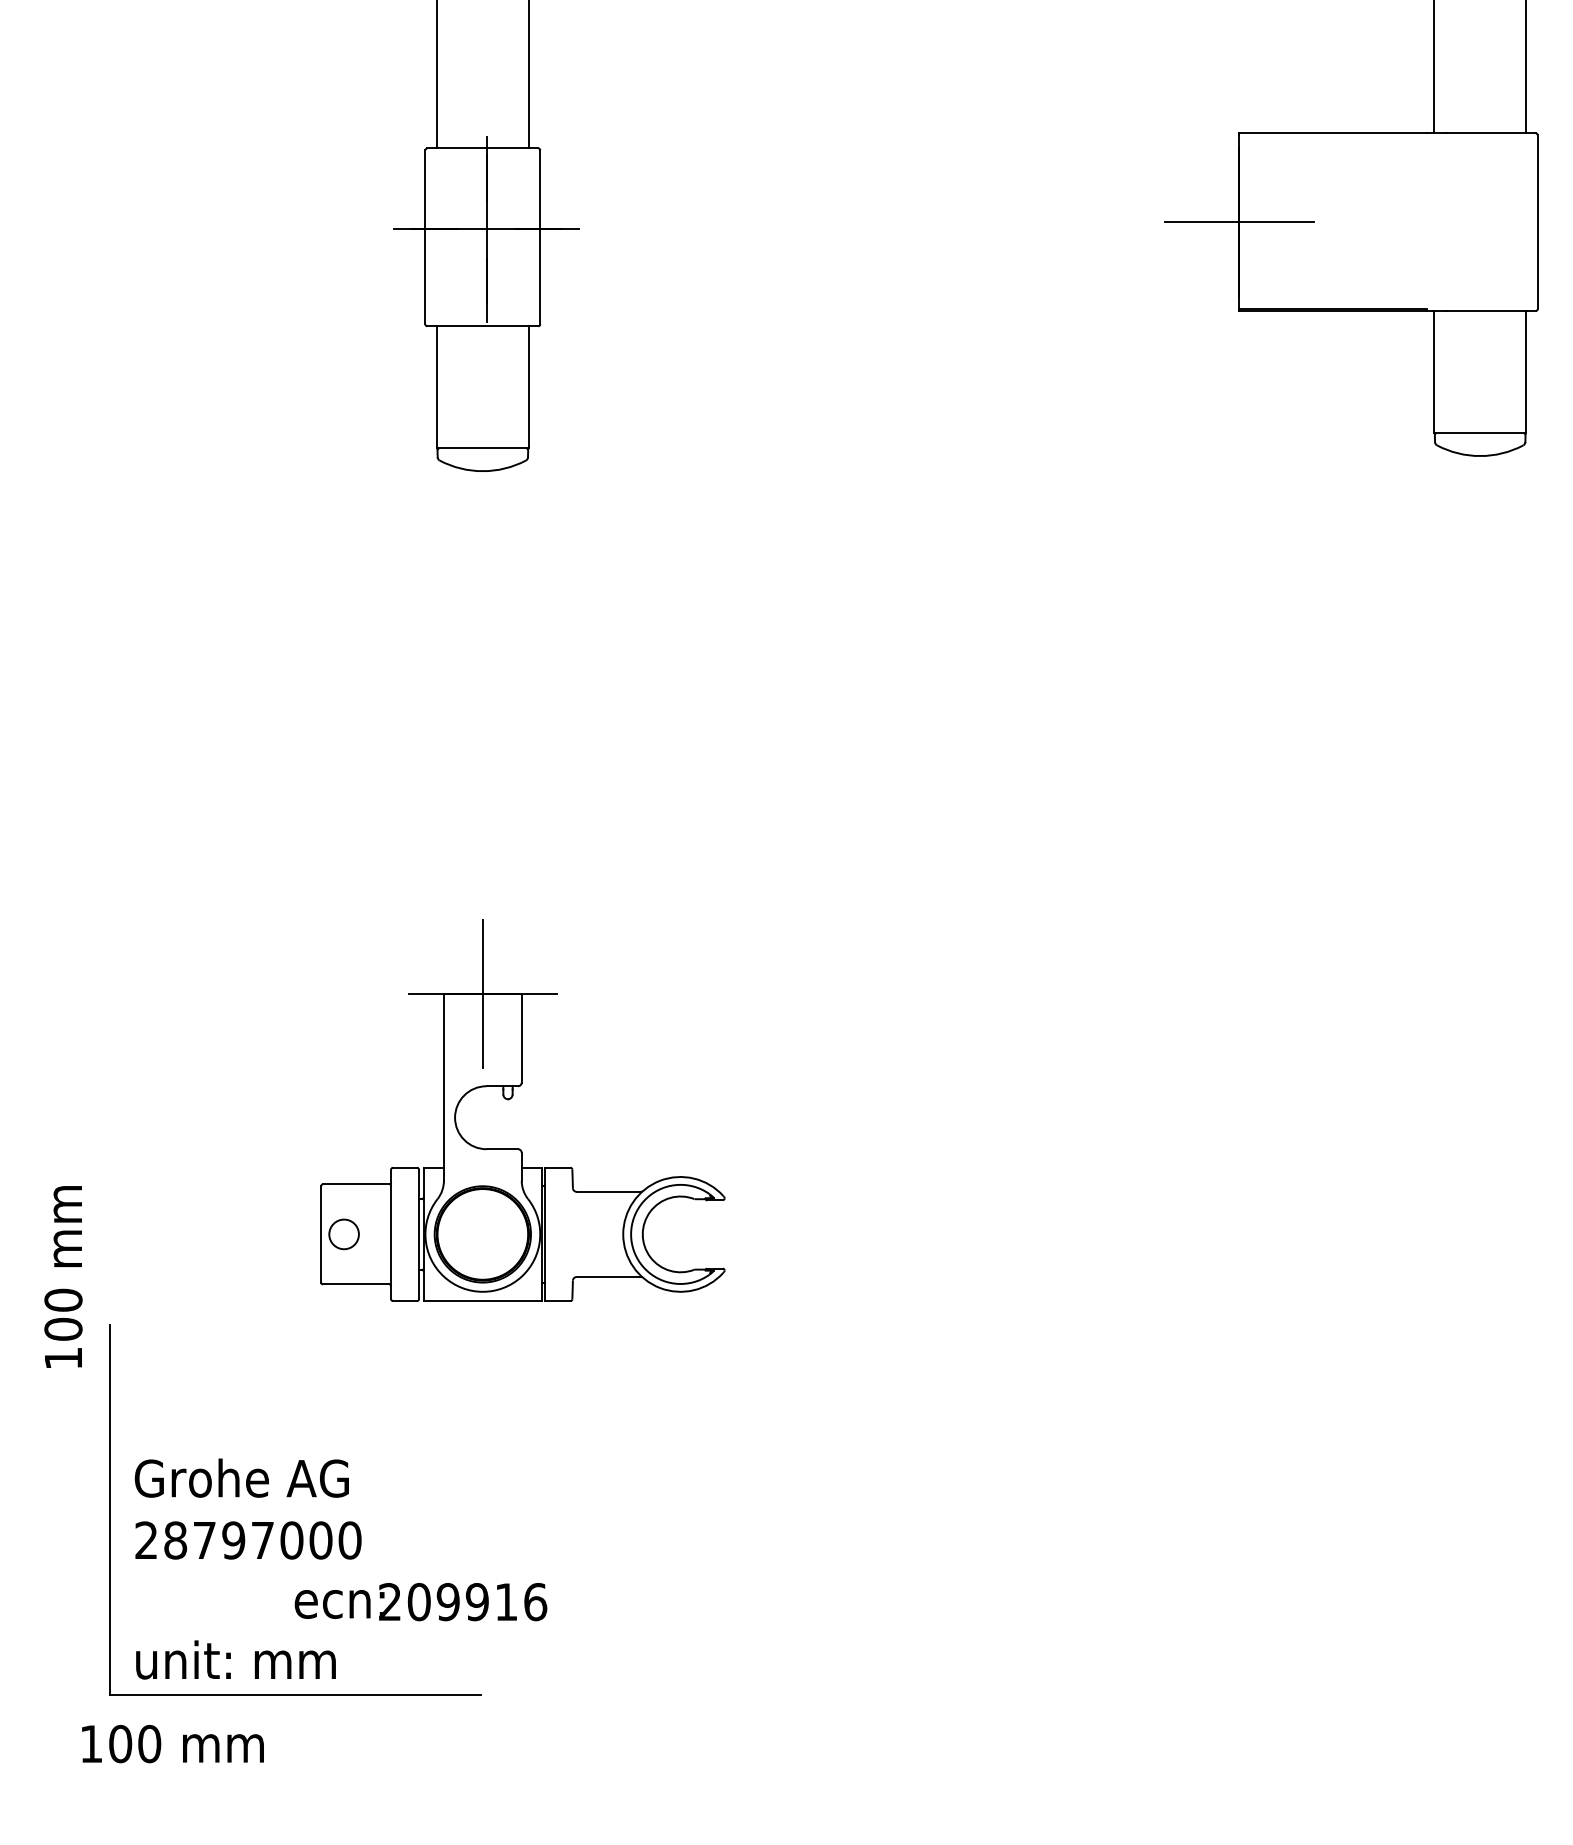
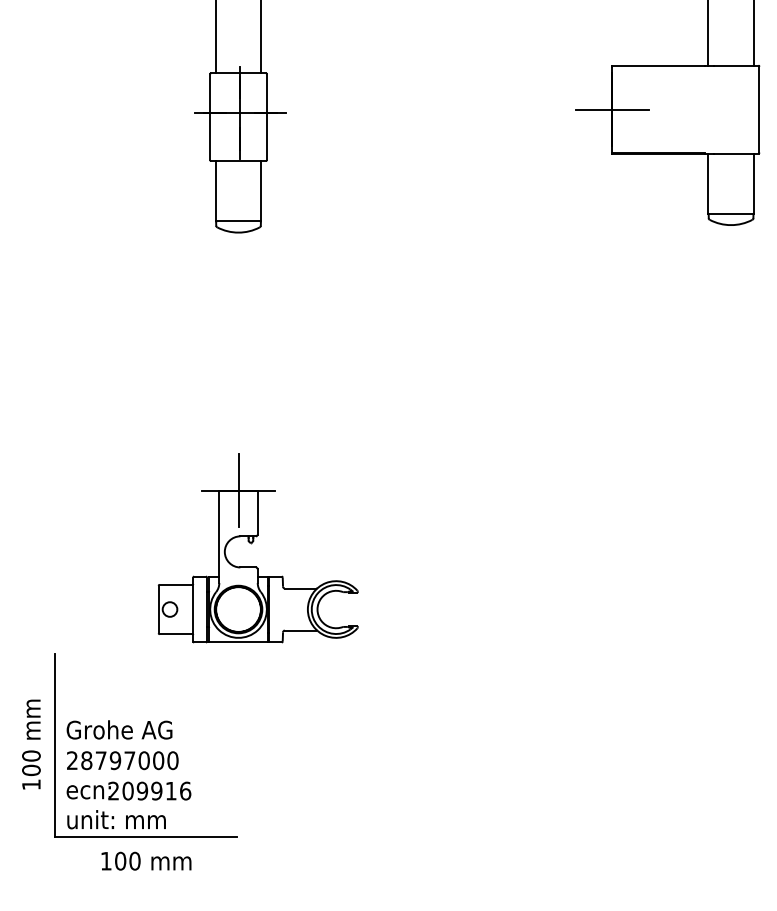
text: (63, 1276) -> (31, 744), moved
text: (419, 1600) -> (128, 790), moved
text: (172, 1742) -> (146, 860), moved

